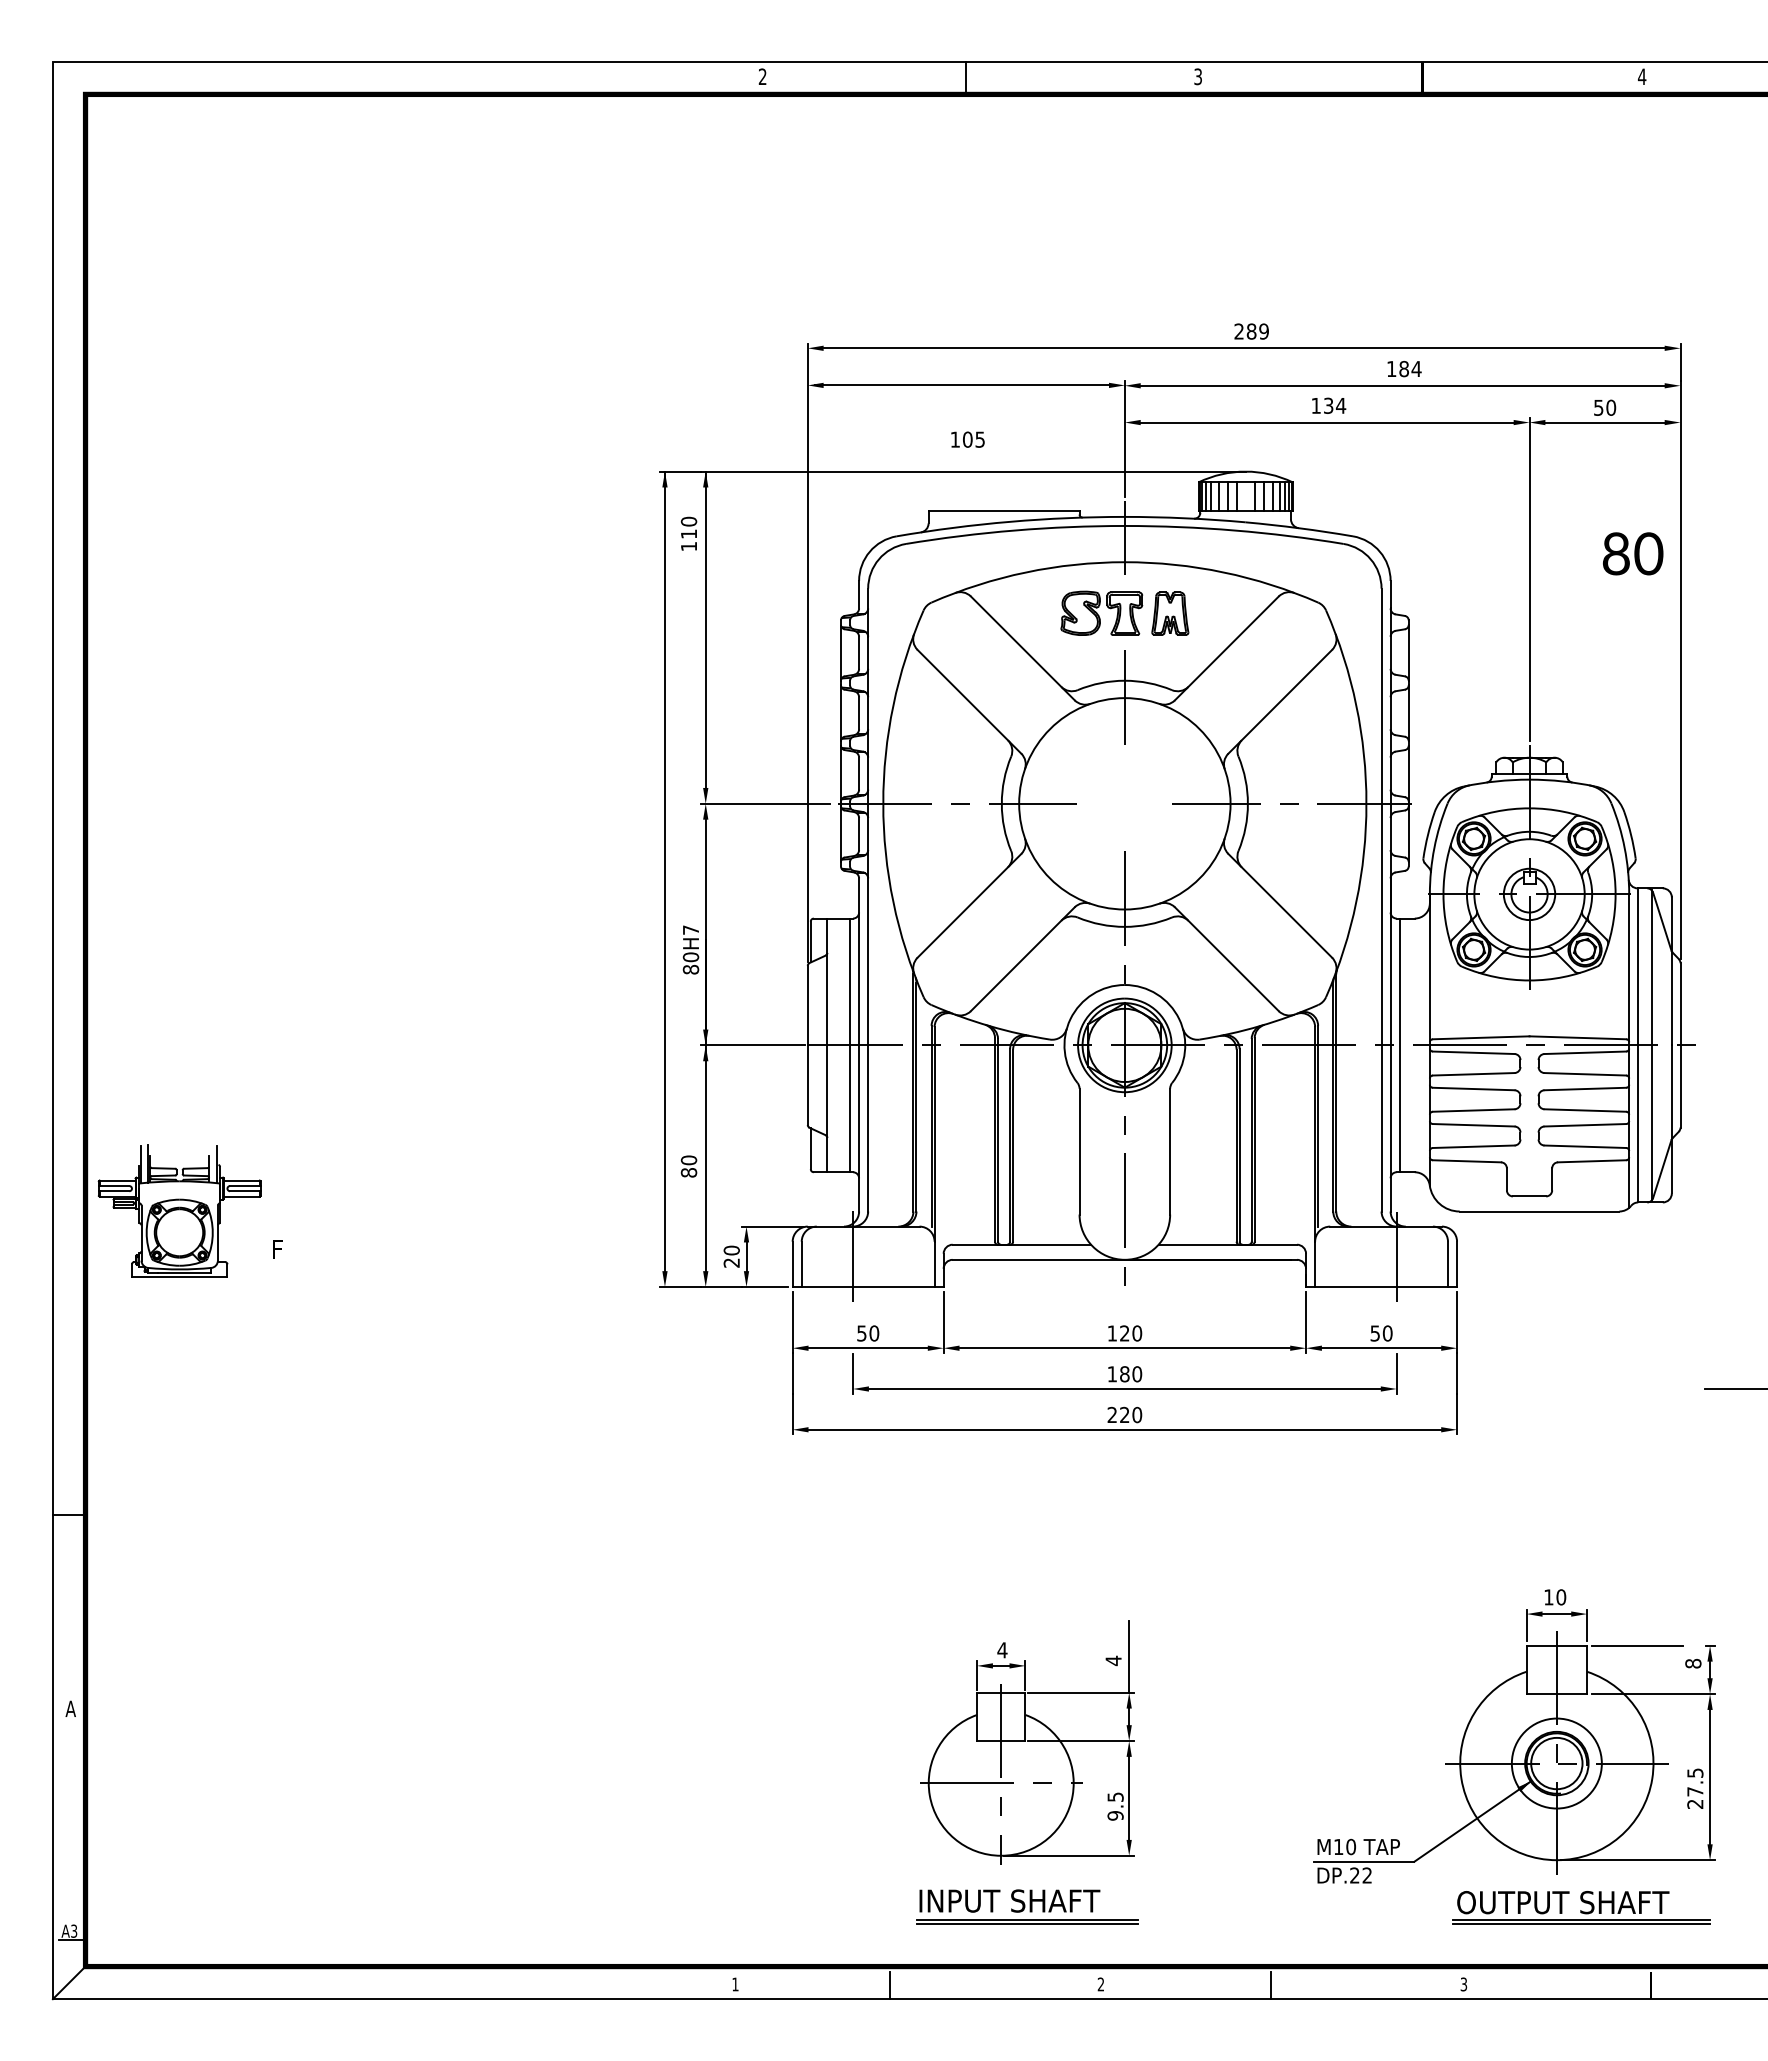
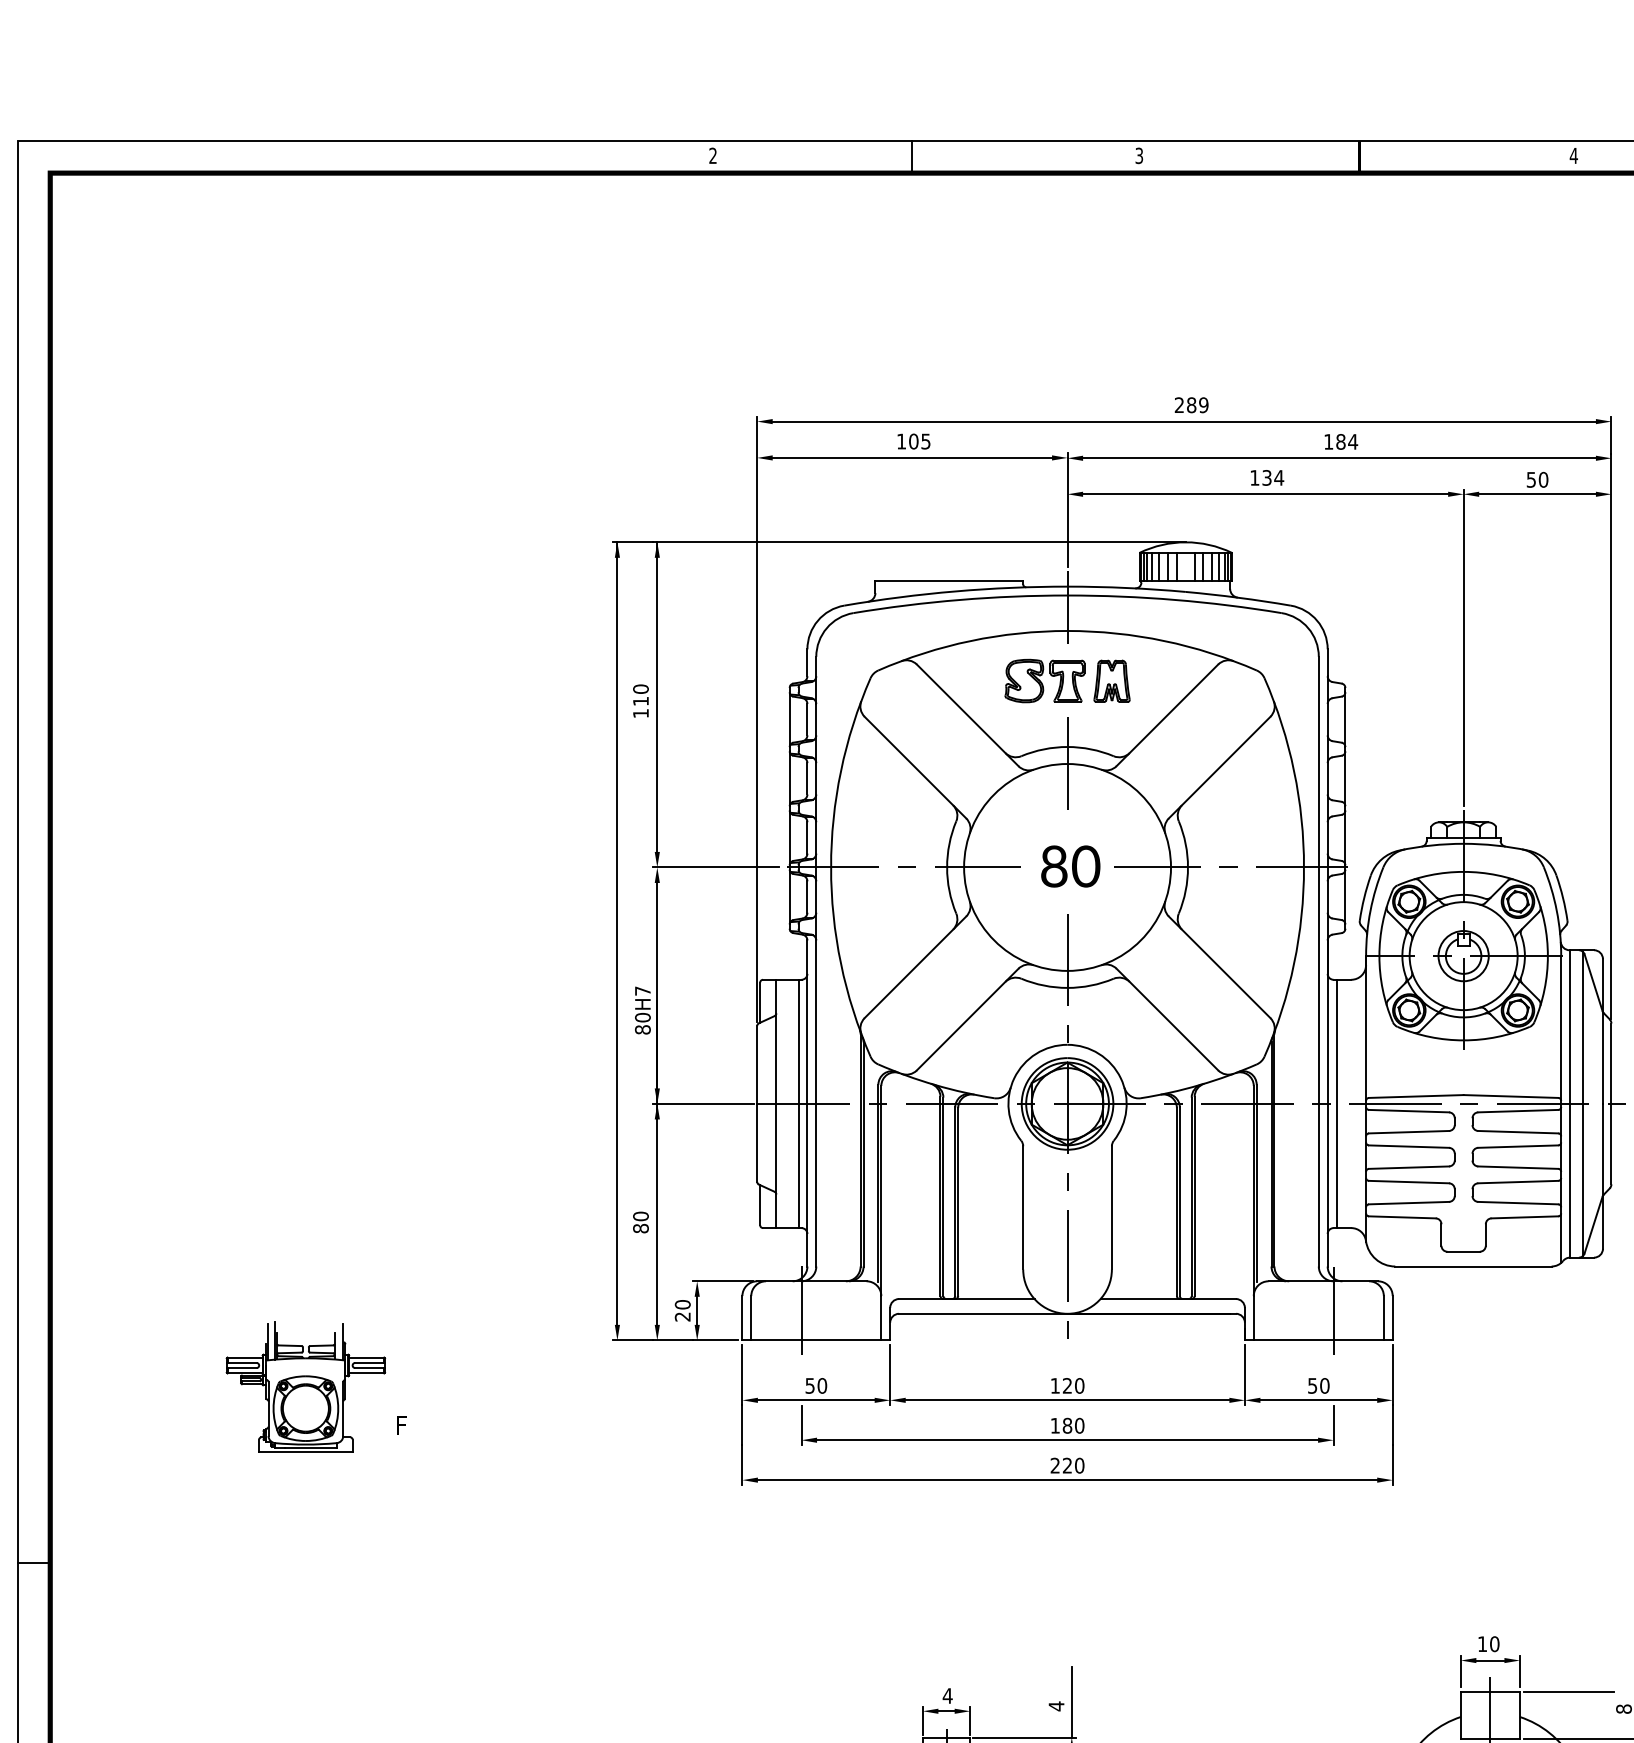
text: (967, 439) -> (913, 441), moved
text: (688, 533) -> (640, 700), moved
text: (1633, 553) -> (1071, 866), moved
part: (189, 1210) -> (315, 1386), moved

